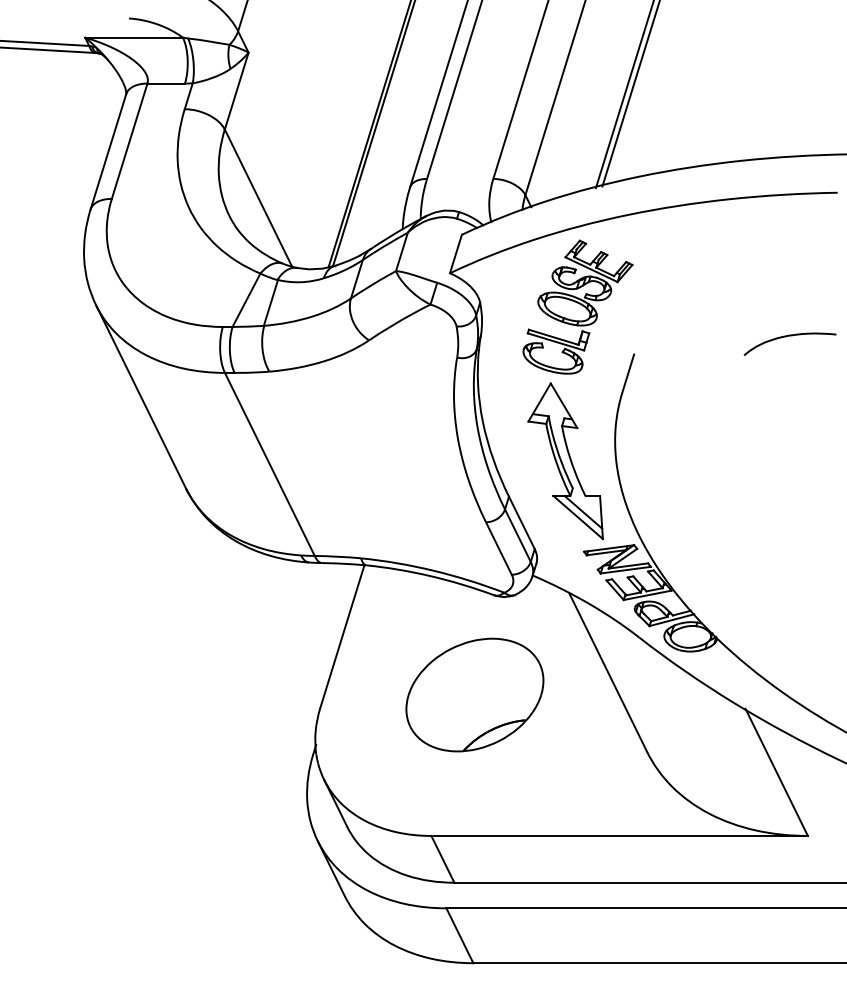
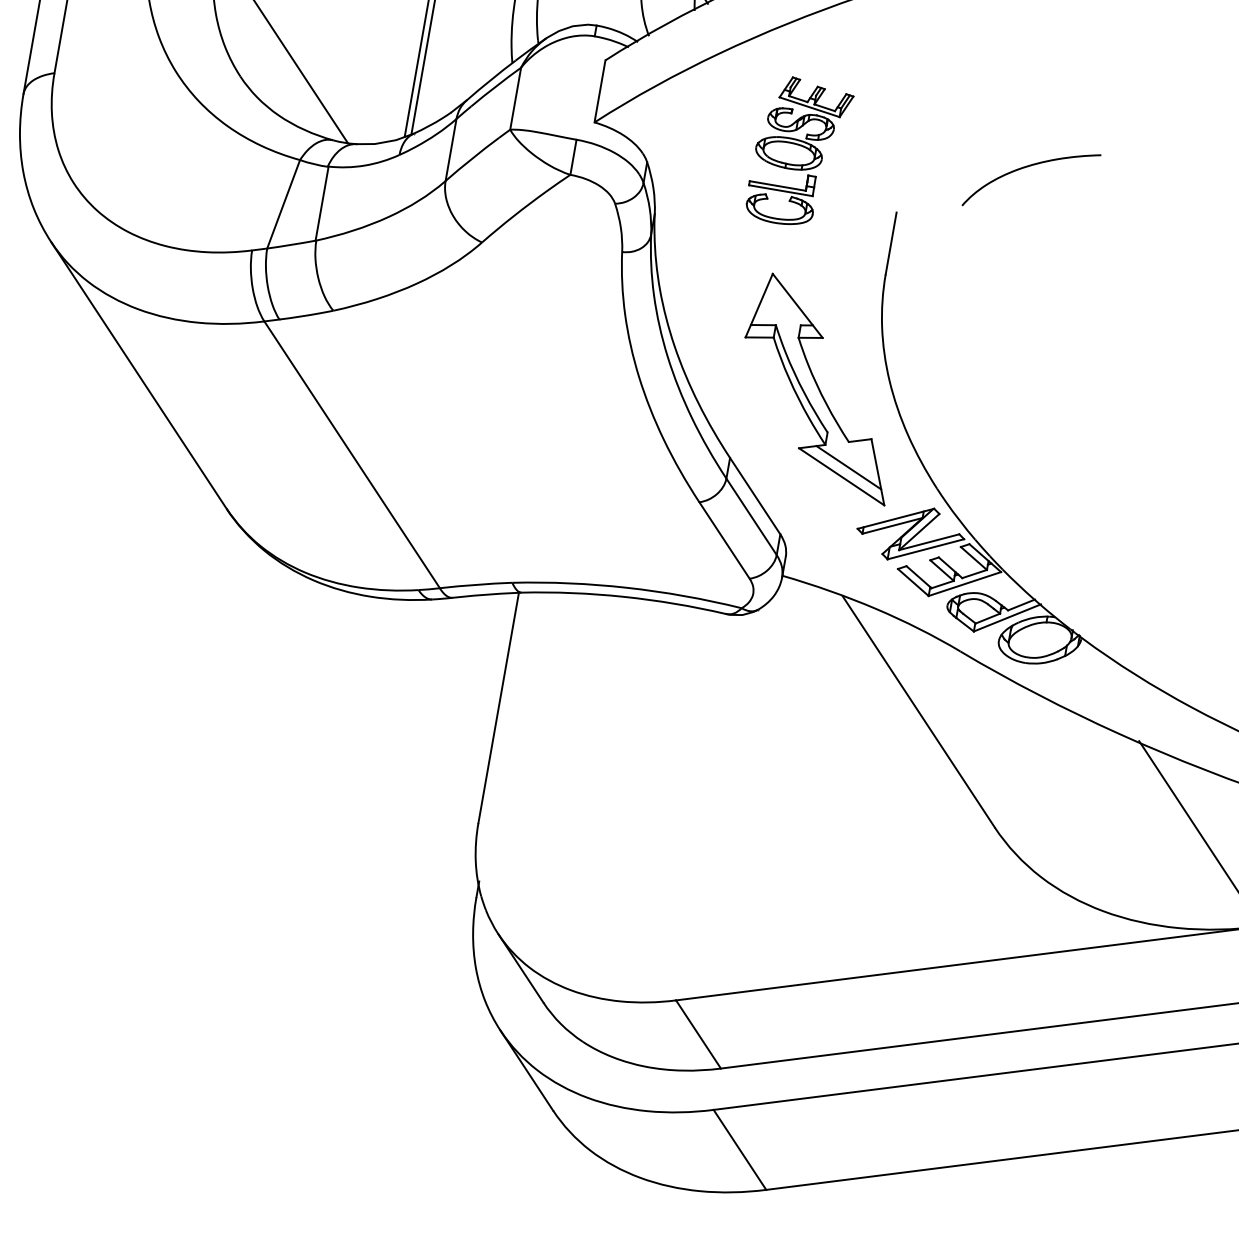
part: (577, 306) -> (799, 149), size x0.7
curve: (786, 337) -> (1024, 169), moved
part: (474, 694) -> (715, 772), removed

